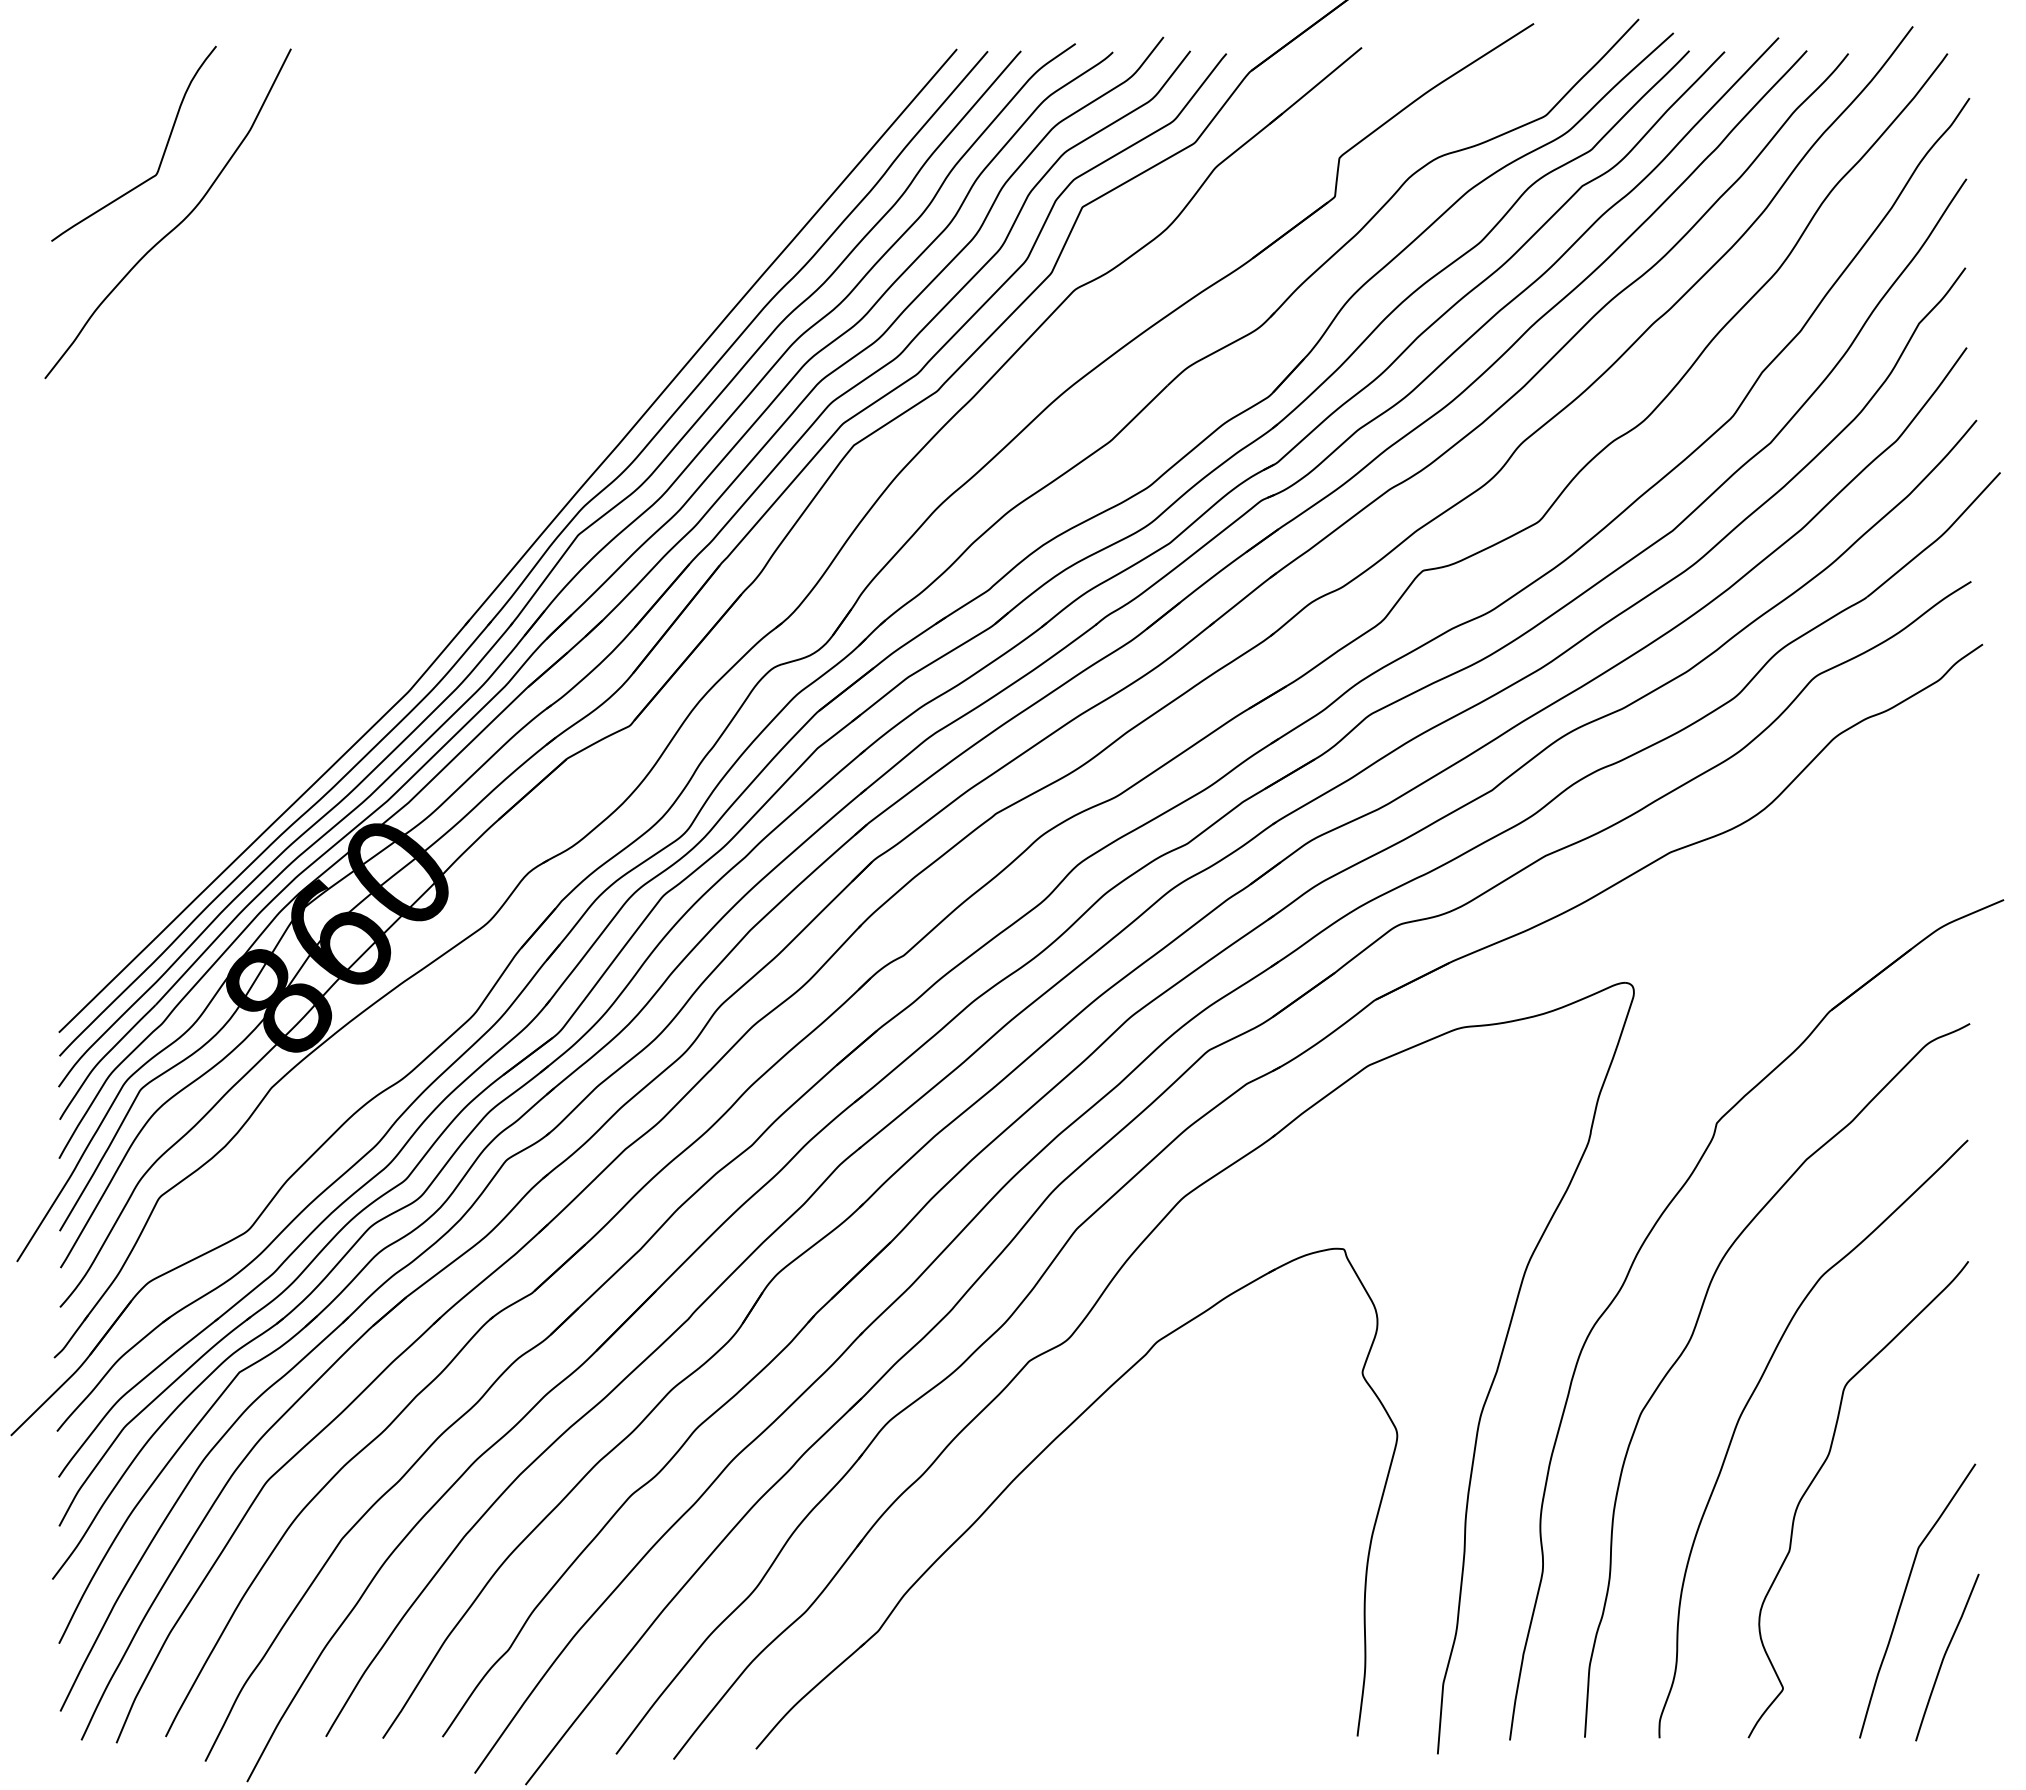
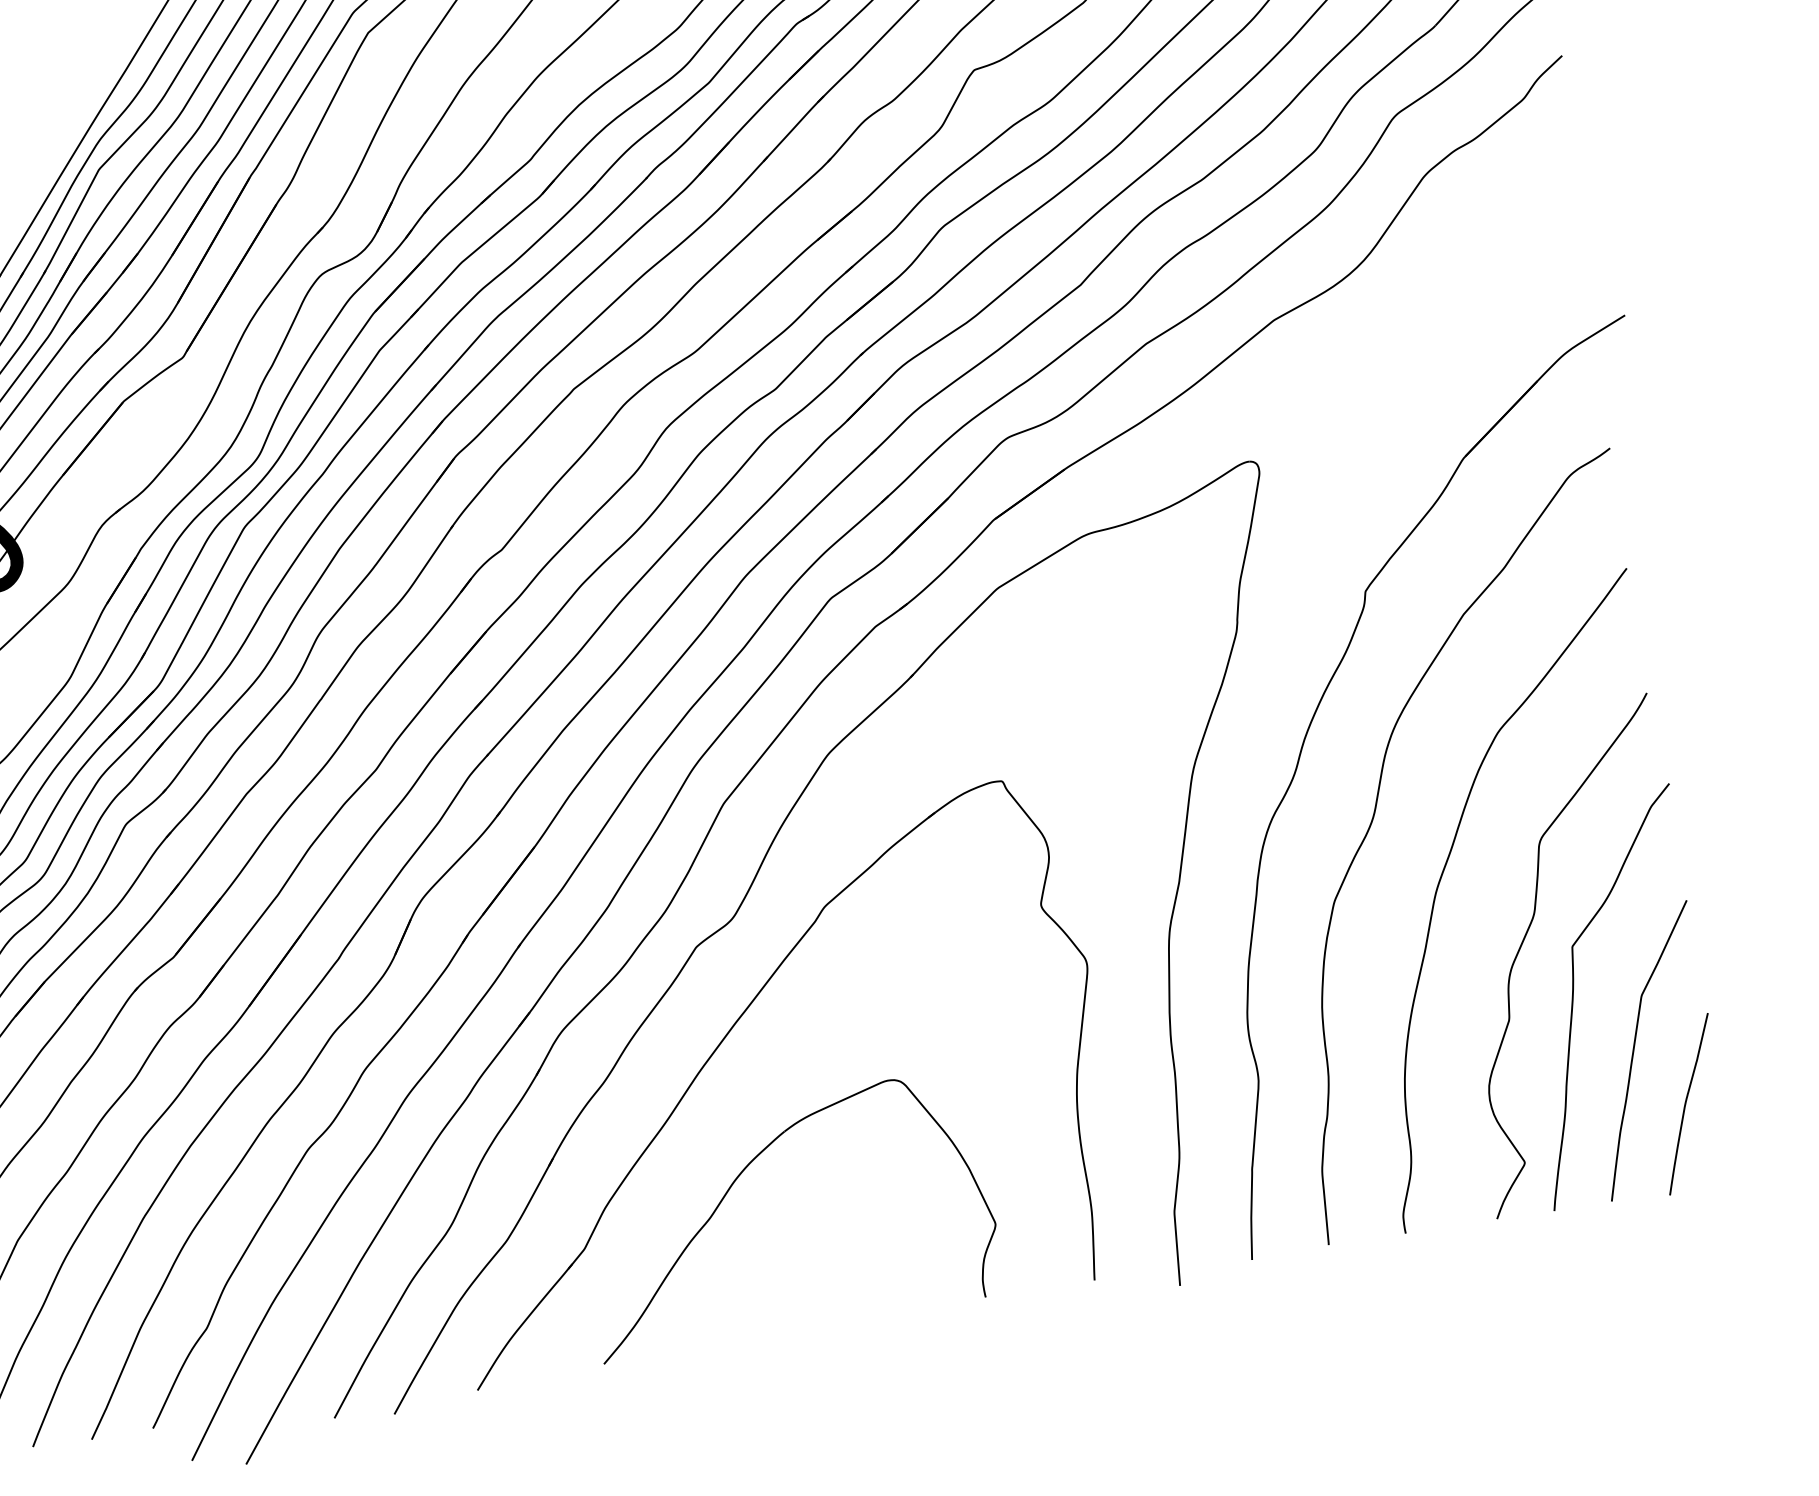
curve: (1854, 1538) -> (1574, 996), added
part: (1037, 1584) -> (740, 1175), added

